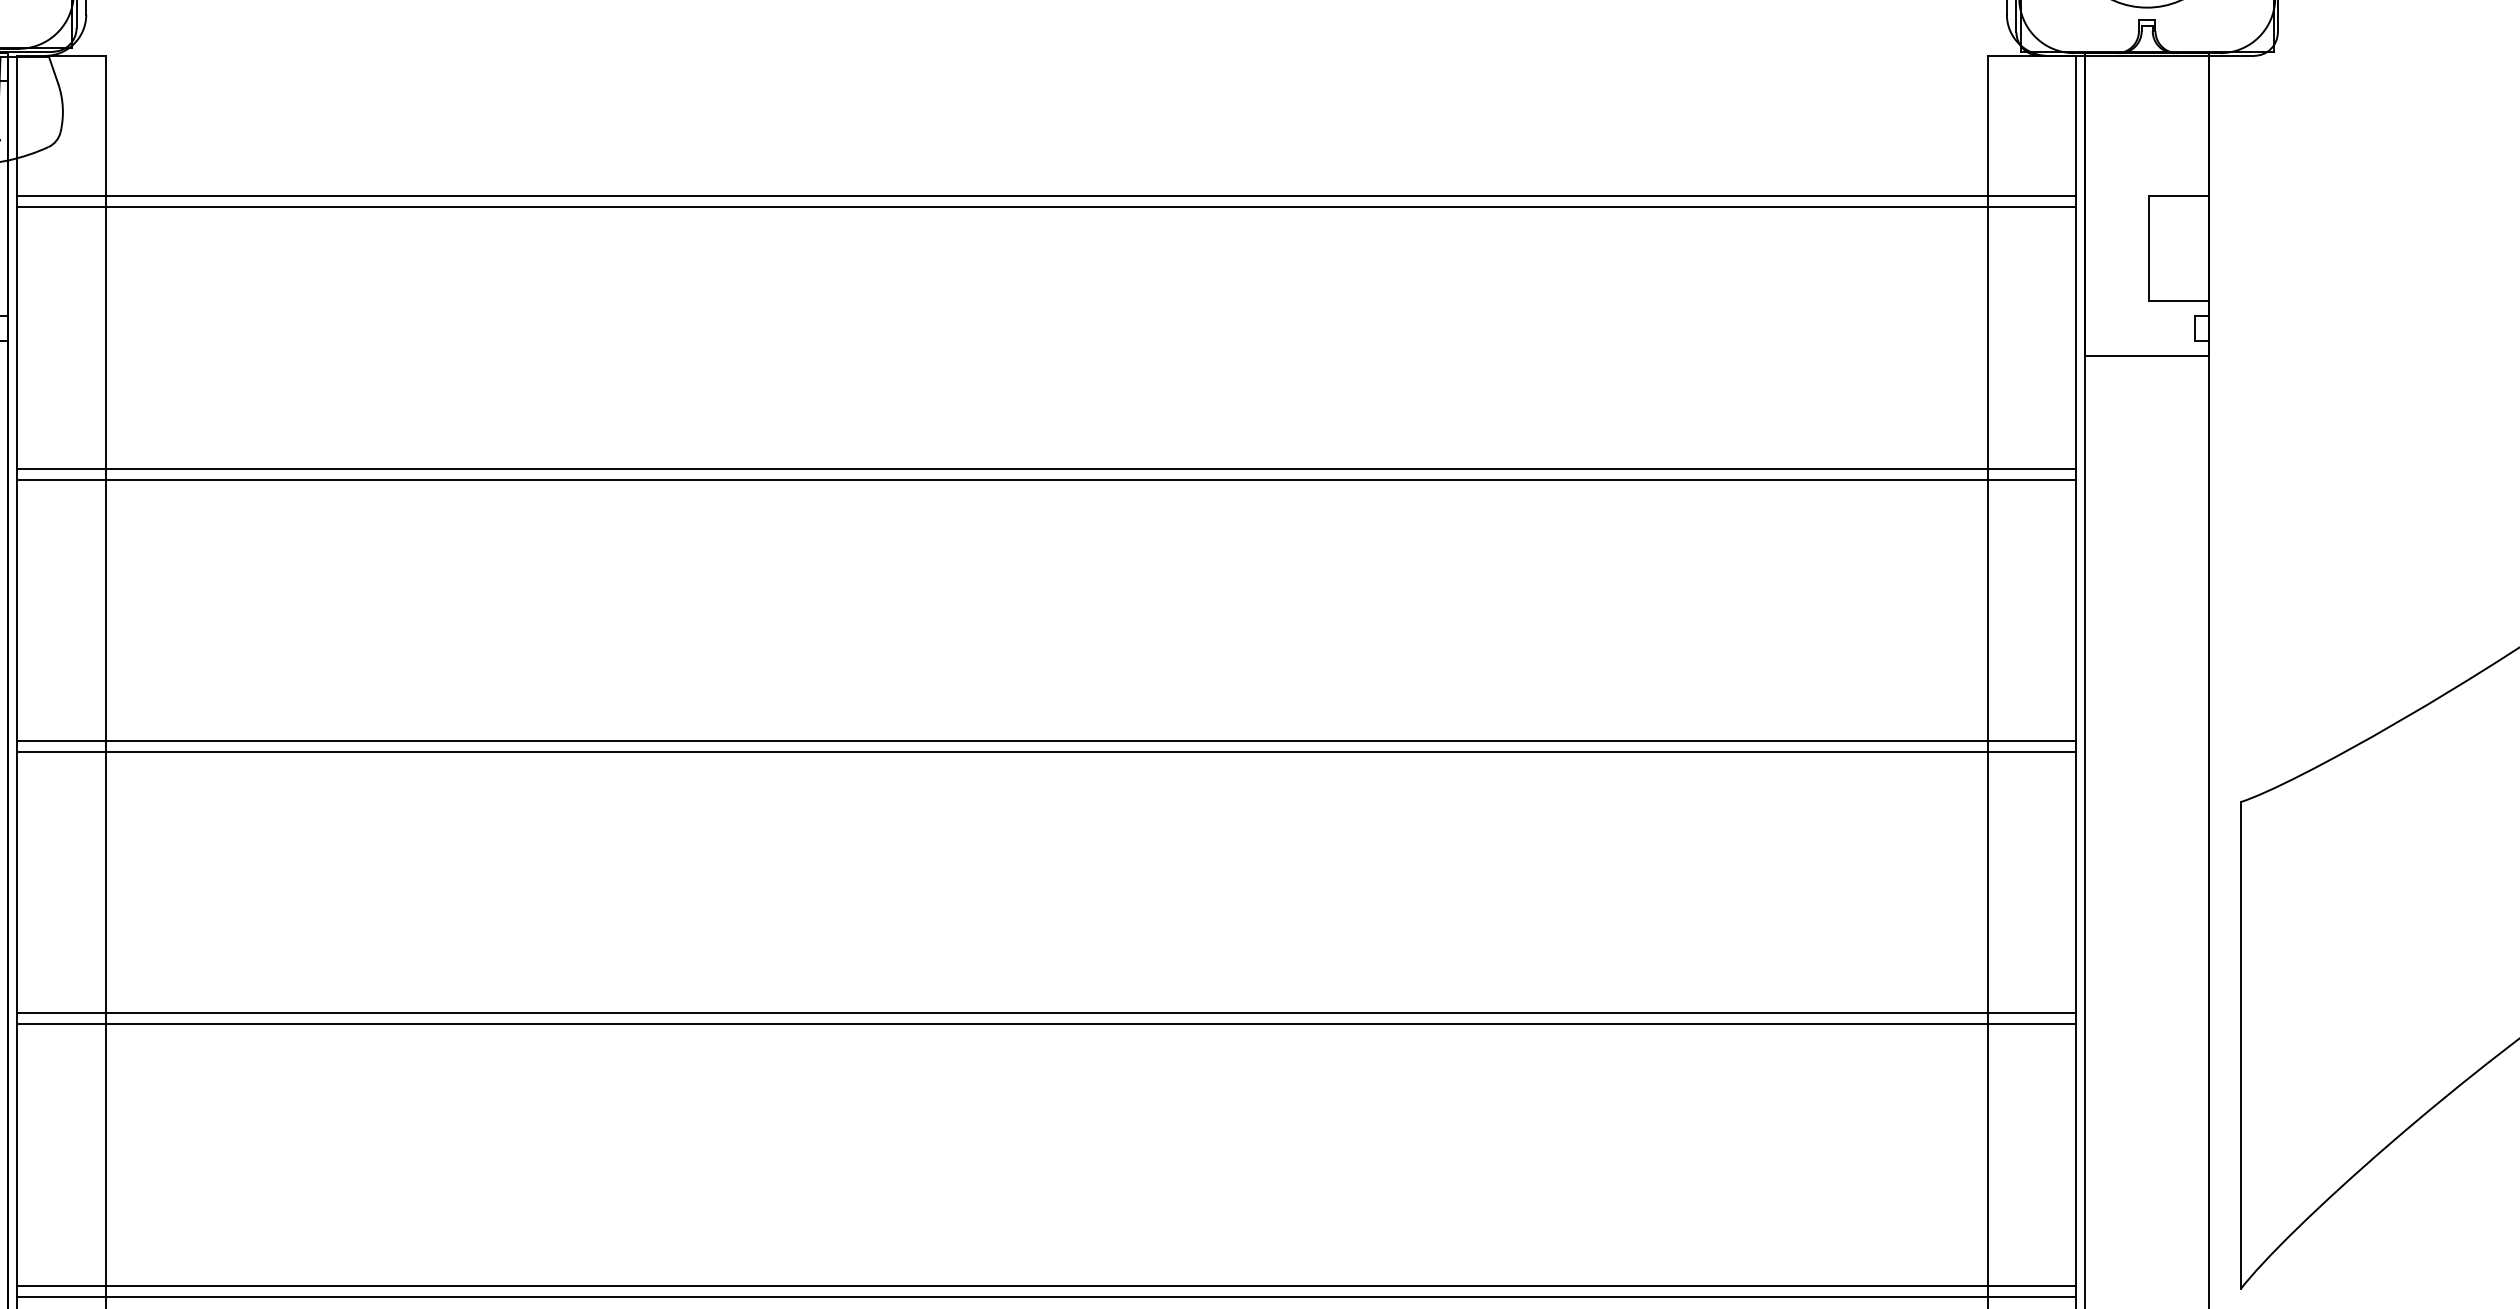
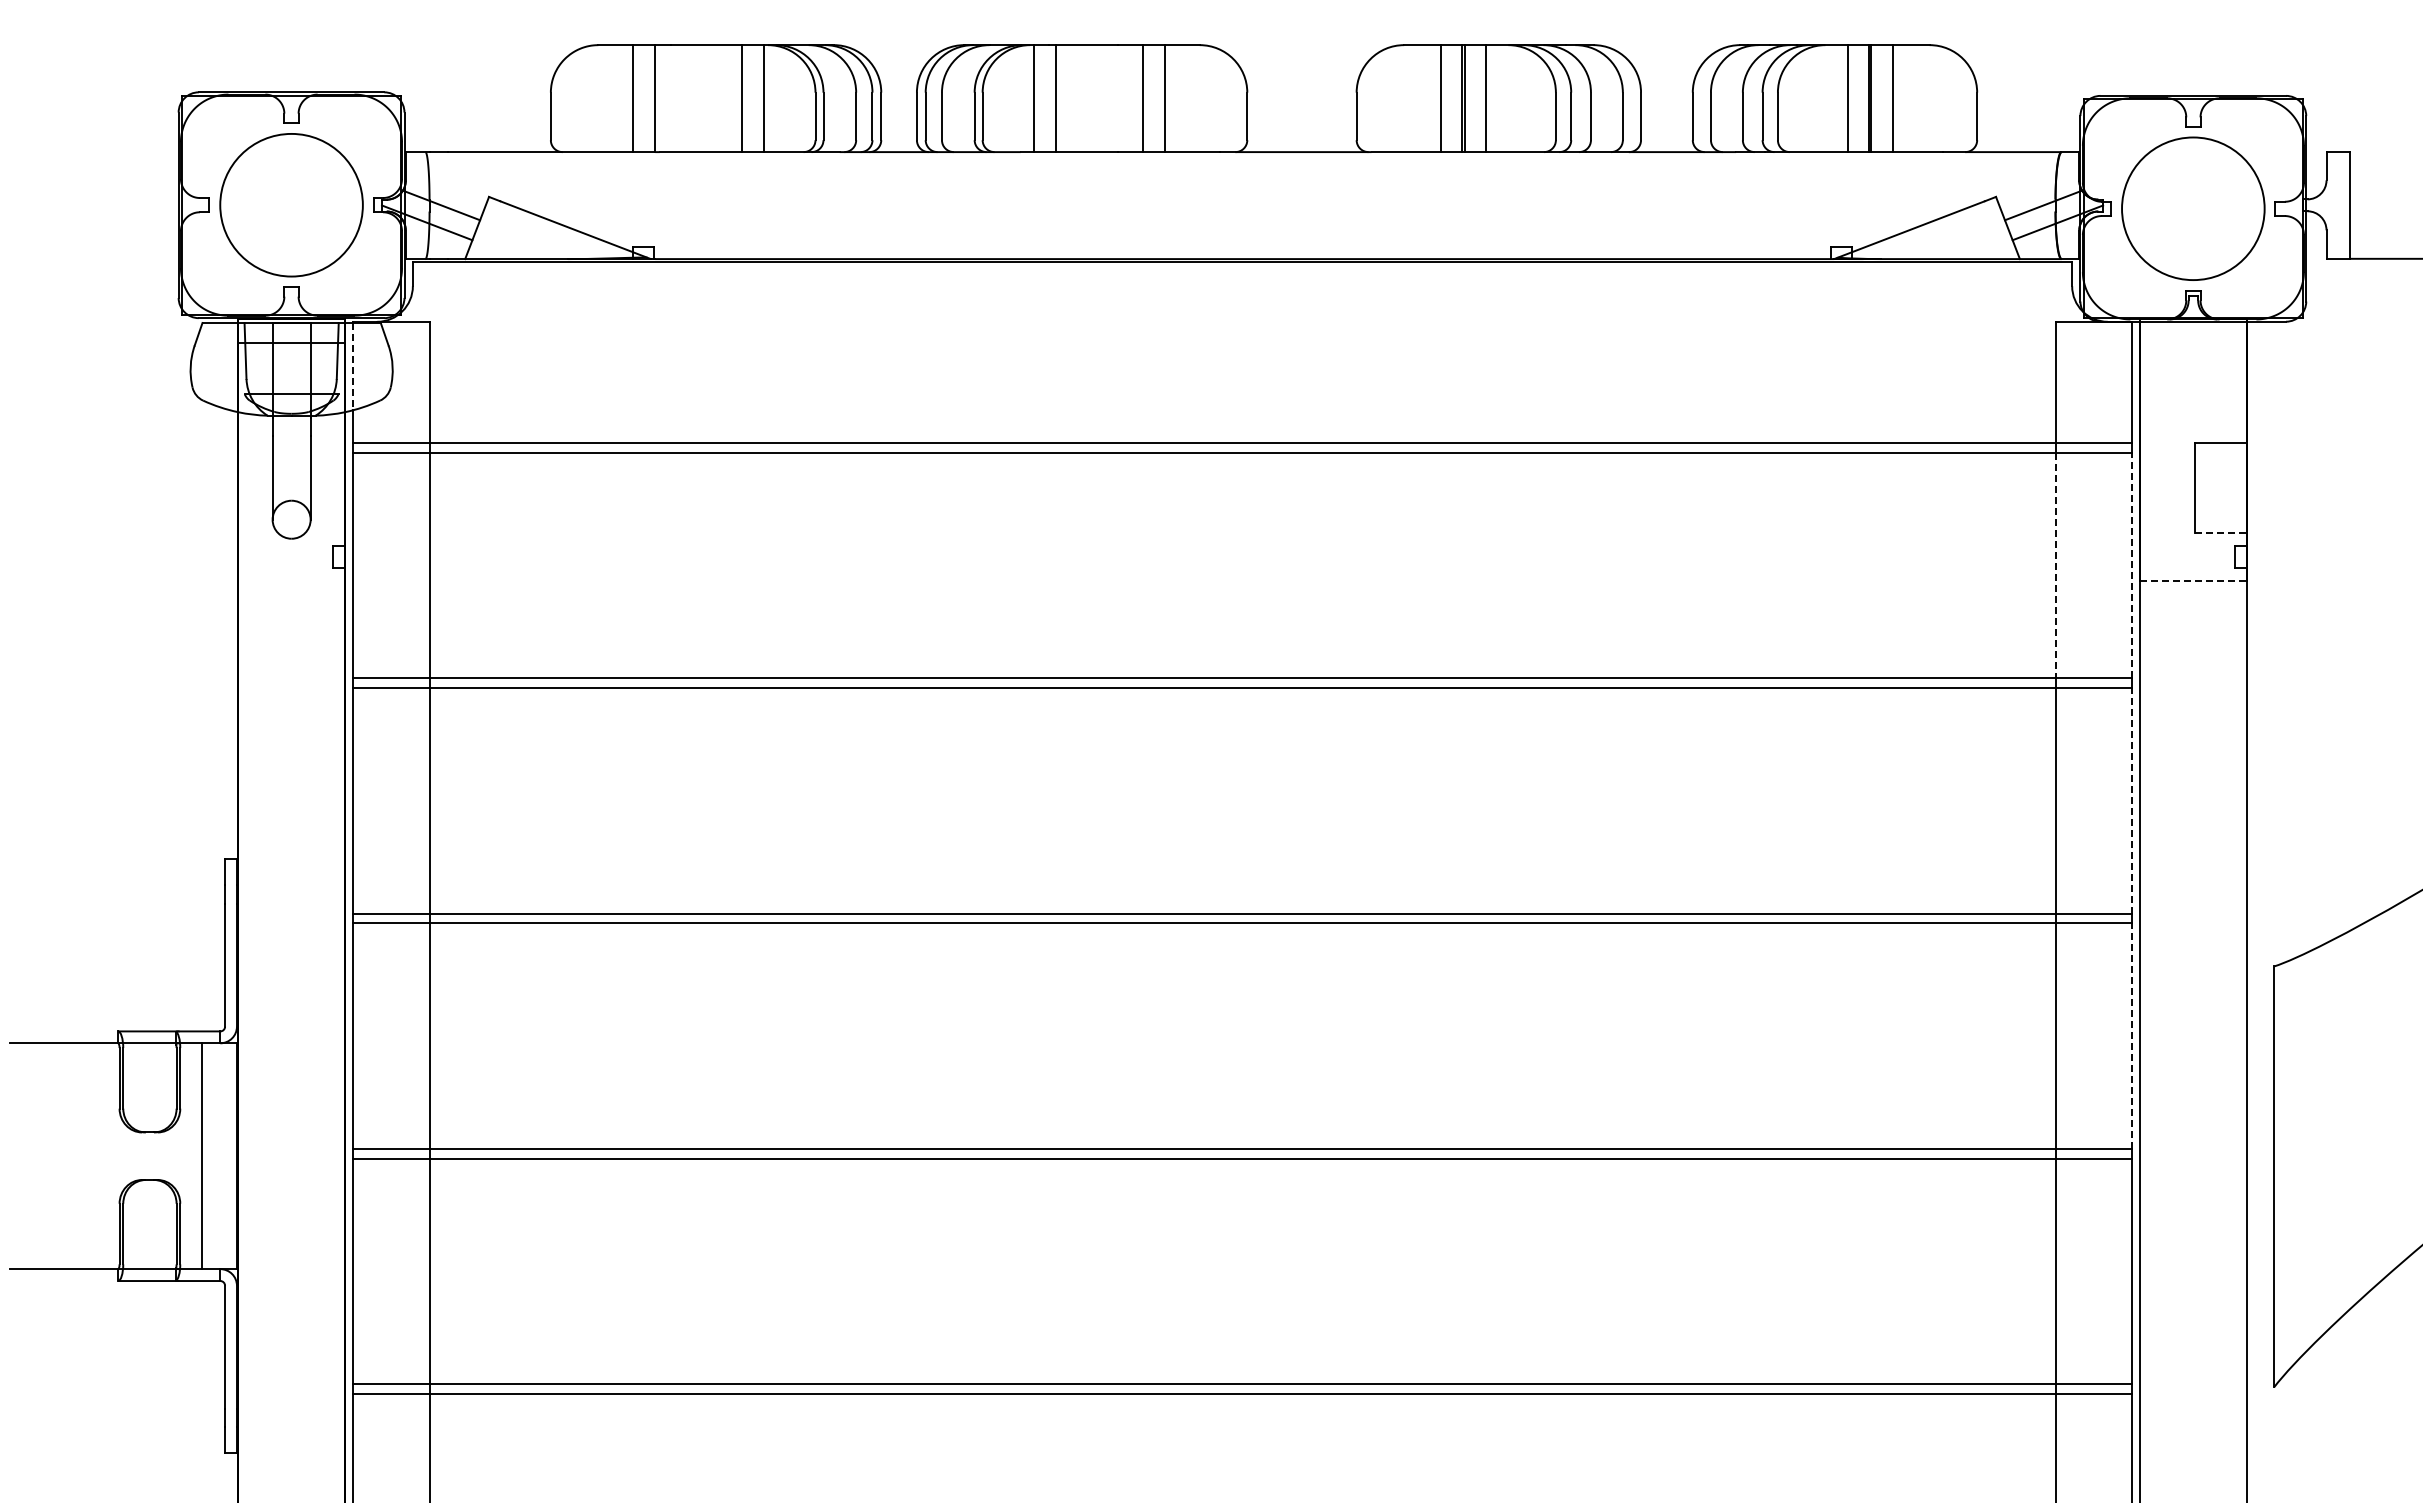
line: (17, 107) -> (353, 366), solid -> dashed
line: (2179, 300) -> (2221, 533), solid -> dashed
line: (1987, 337) -> (2055, 565), solid -> dashed
line: (2075, 337) -> (2131, 565), solid -> dashed
line: (2147, 355) -> (2193, 580), solid -> dashed
line: (2075, 609) -> (2131, 800), solid -> dashed
line: (2075, 883) -> (2131, 1036), solid -> dashed

